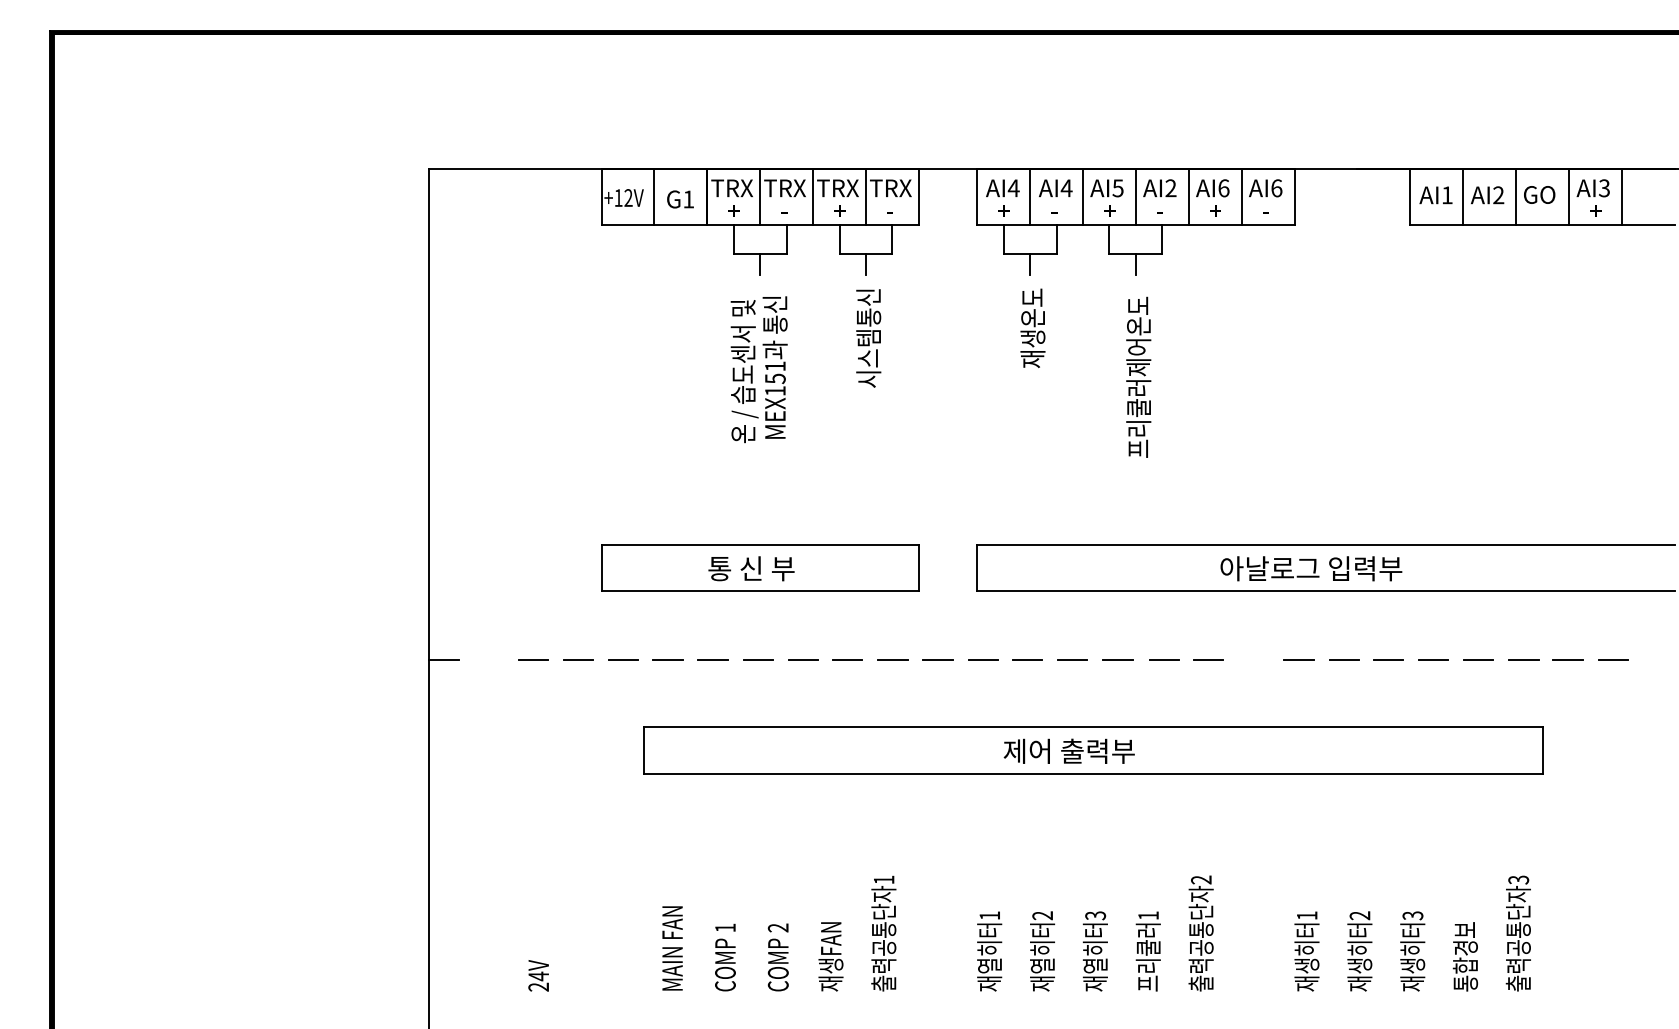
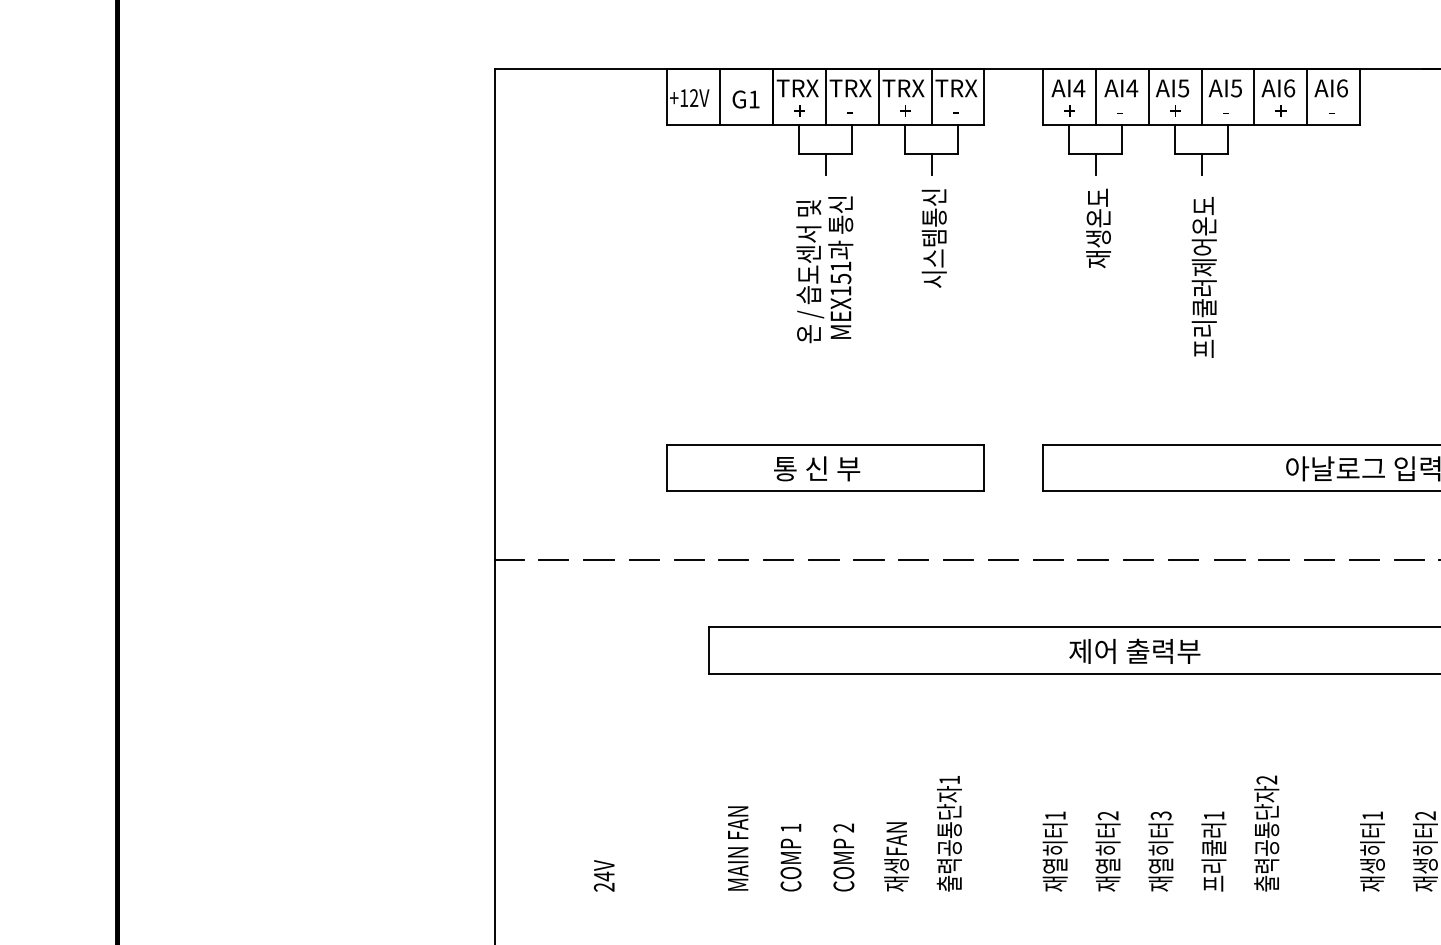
text: (1170, 188) -> (1236, 88), AI2 -> AI5
line: (487, 660) -> (553, 560), added
line: (1253, 660) -> (1319, 560), added

